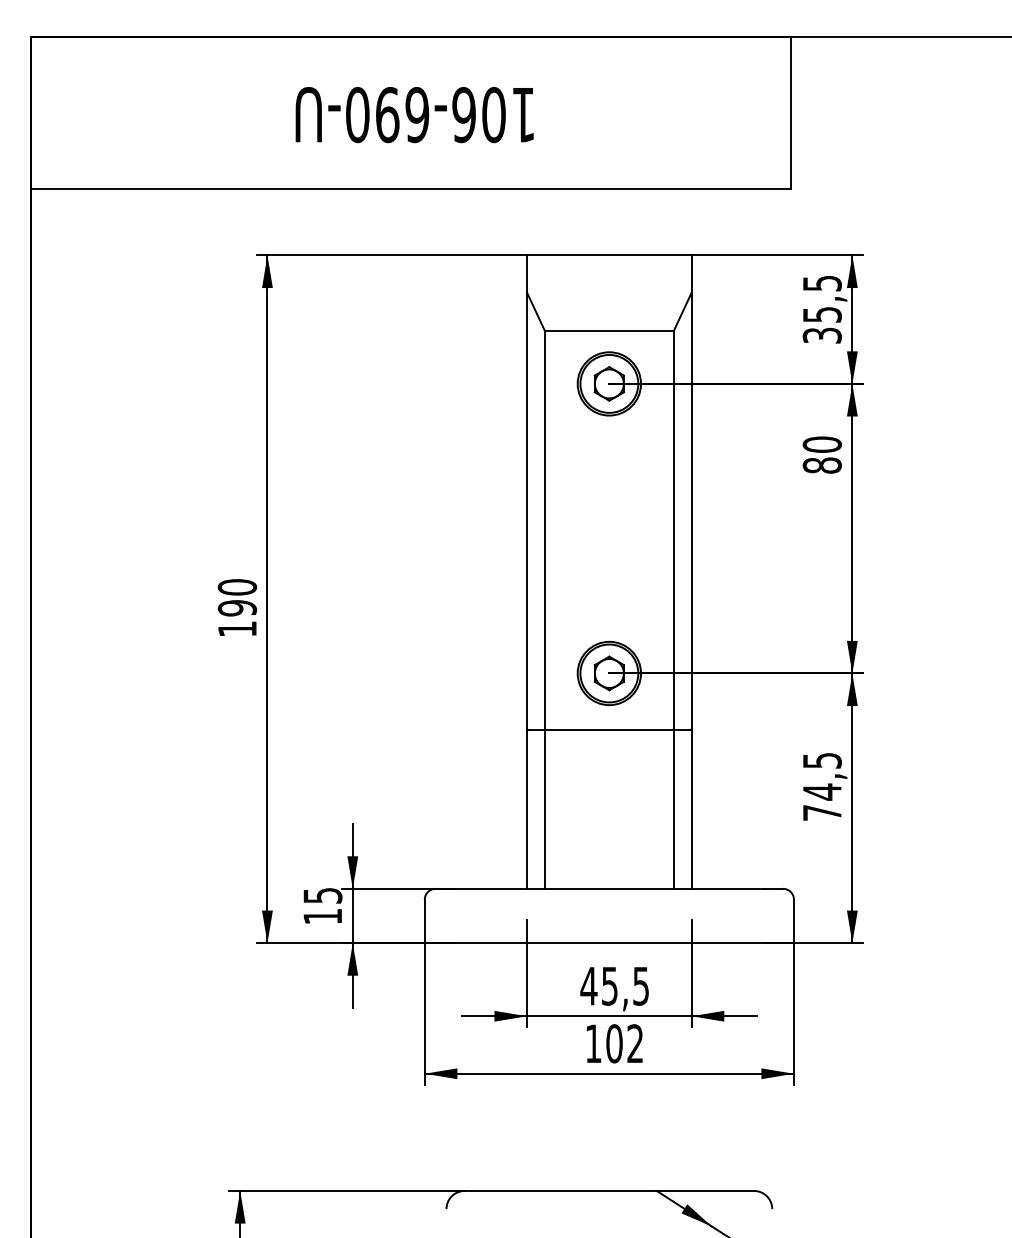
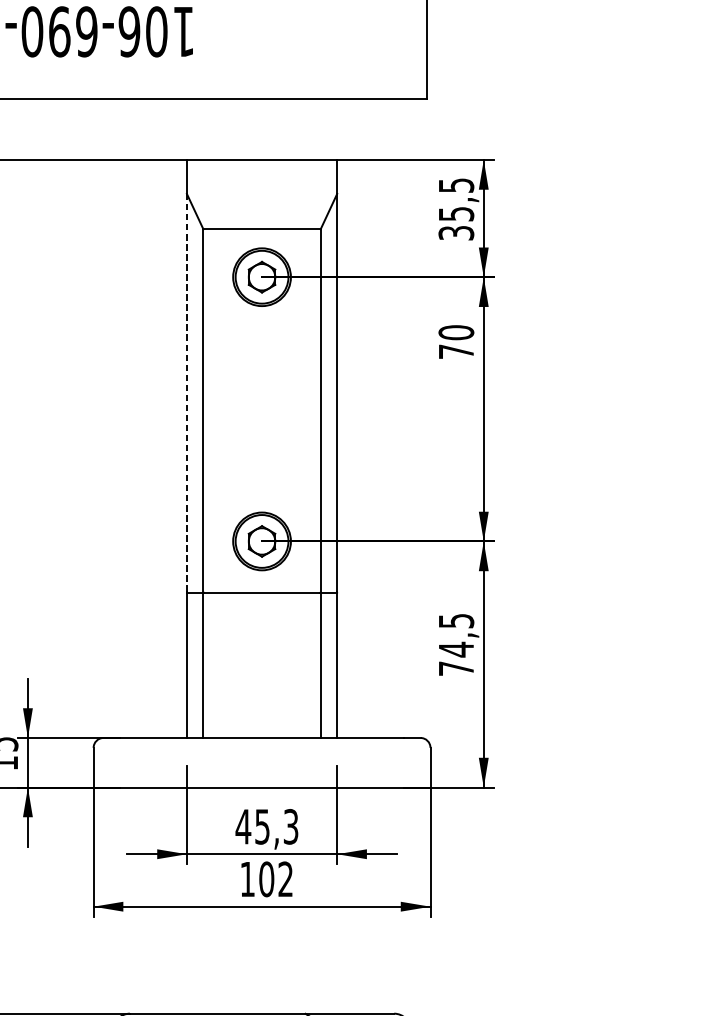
text: (821, 465) -> (455, 351), 80 -> 70
line: (527, 510) -> (187, 392), solid -> dashed
text: (640, 985) -> (290, 826), 45,5 -> 45,3

